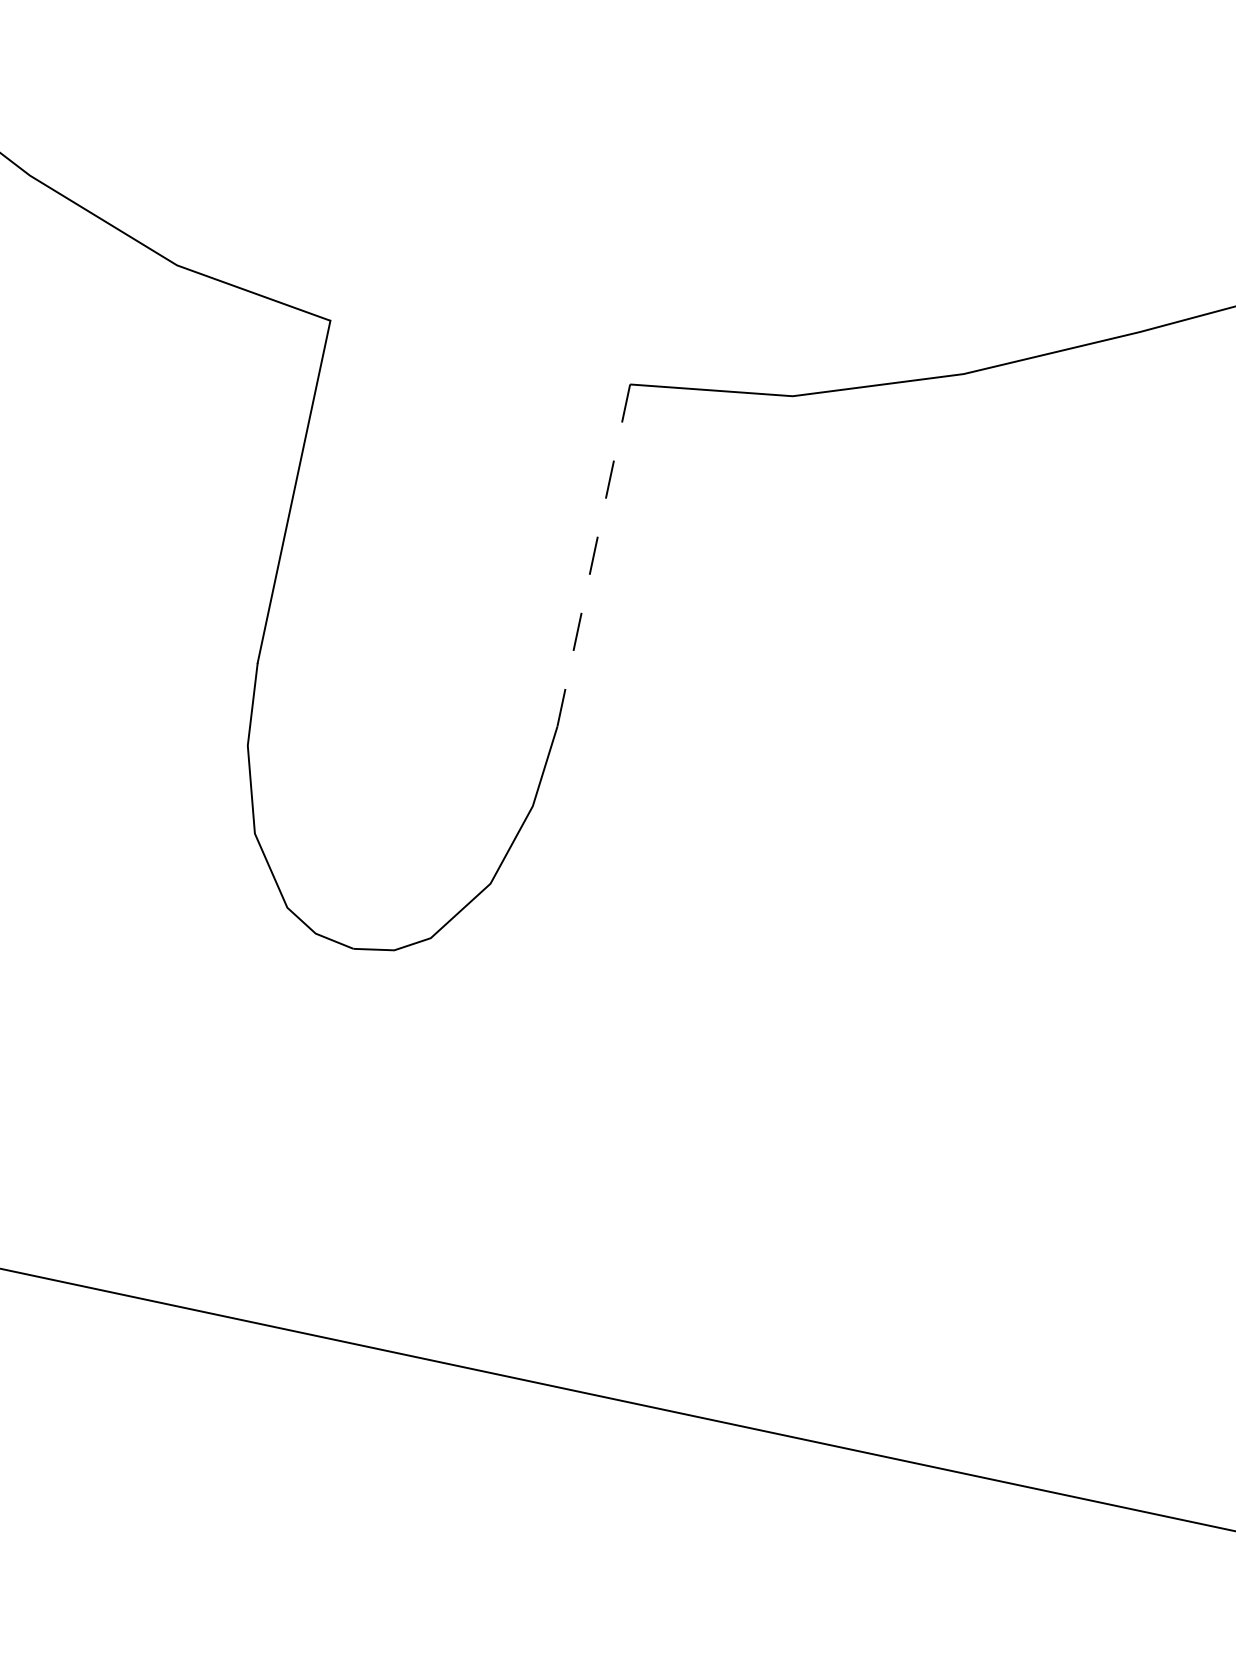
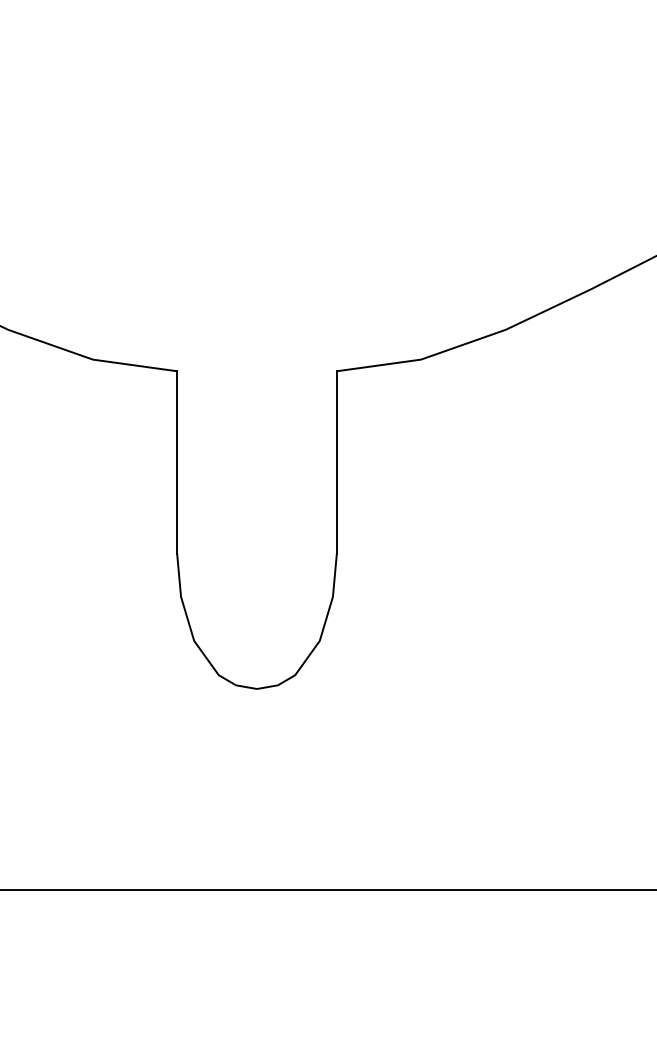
line: (593, 555) -> (336, 462), dashed -> solid

